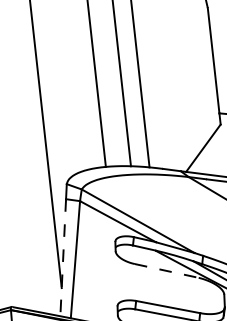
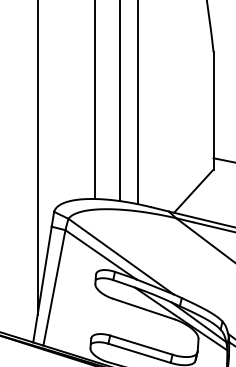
line: (63, 257) -> (42, 284), dashed -> solid
line: (166, 271) -> (143, 309), dashed -> solid

